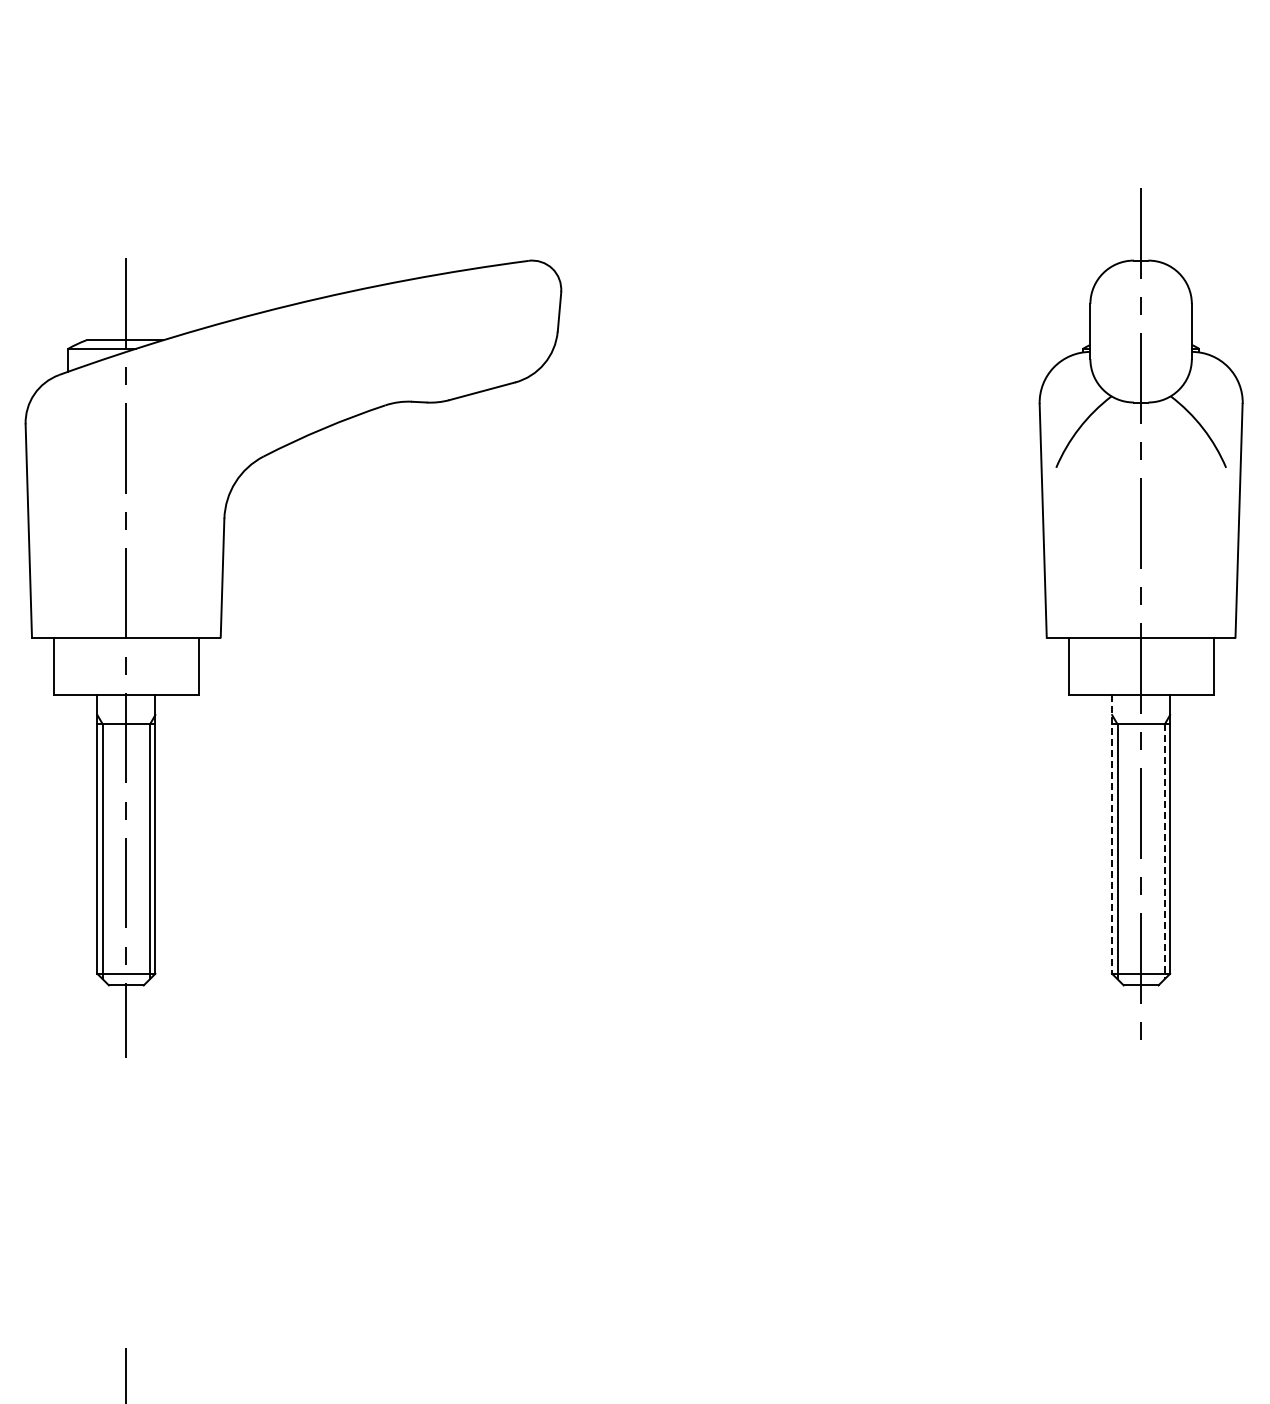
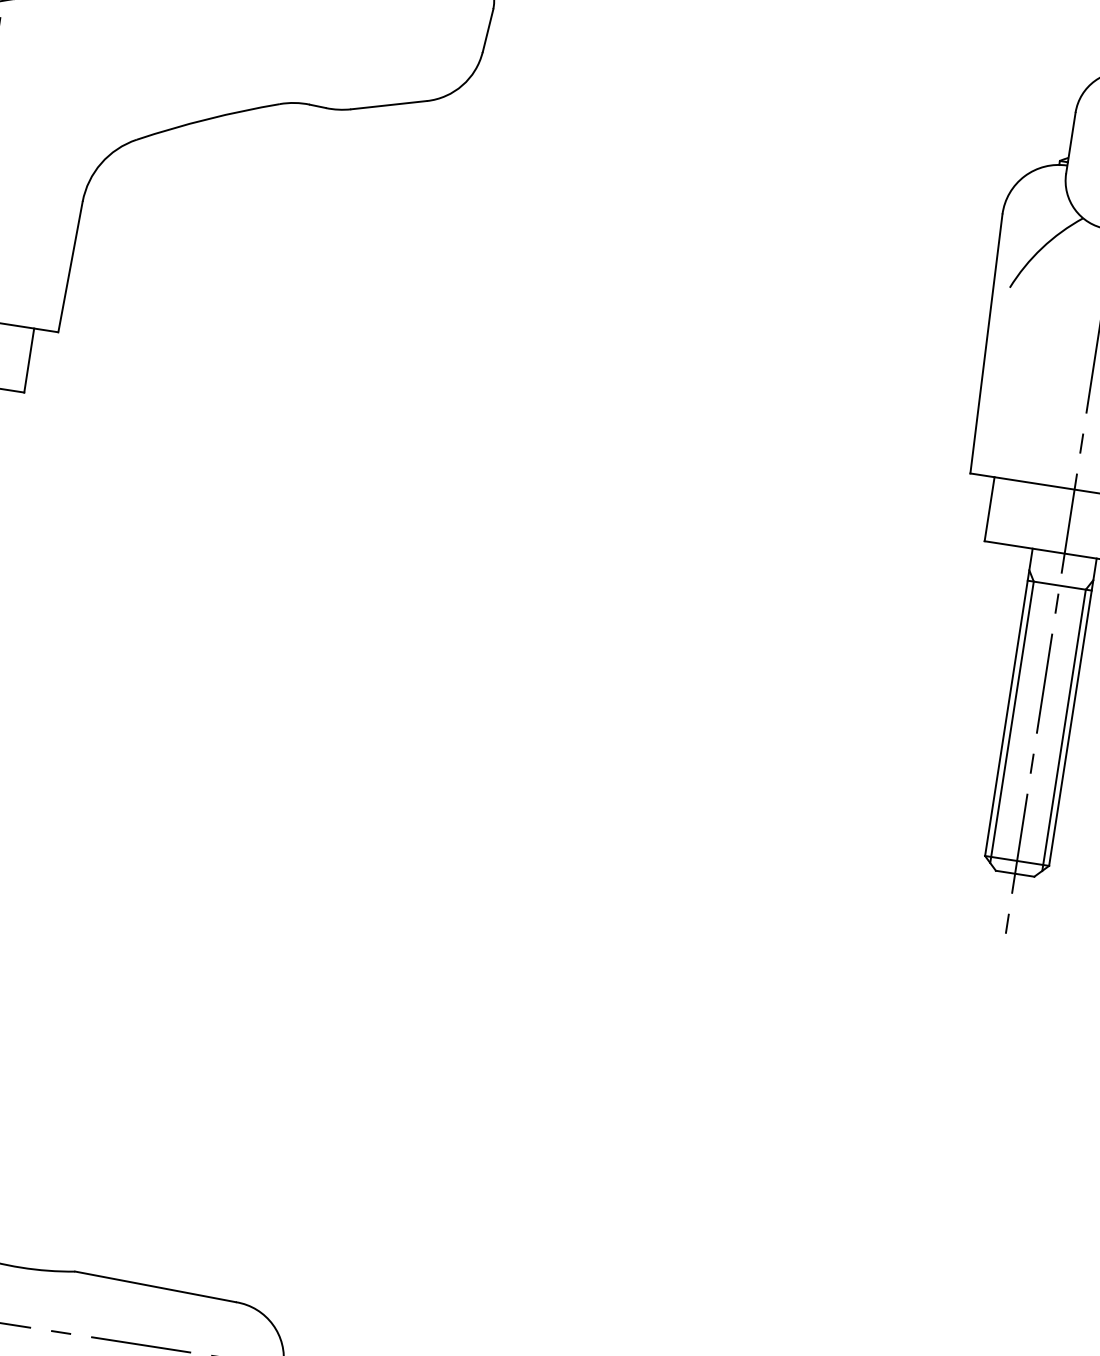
line: (1112, 835) -> (1009, 703), dashed -> solid
line: (1164, 852) -> (1063, 730), dashed -> solid

